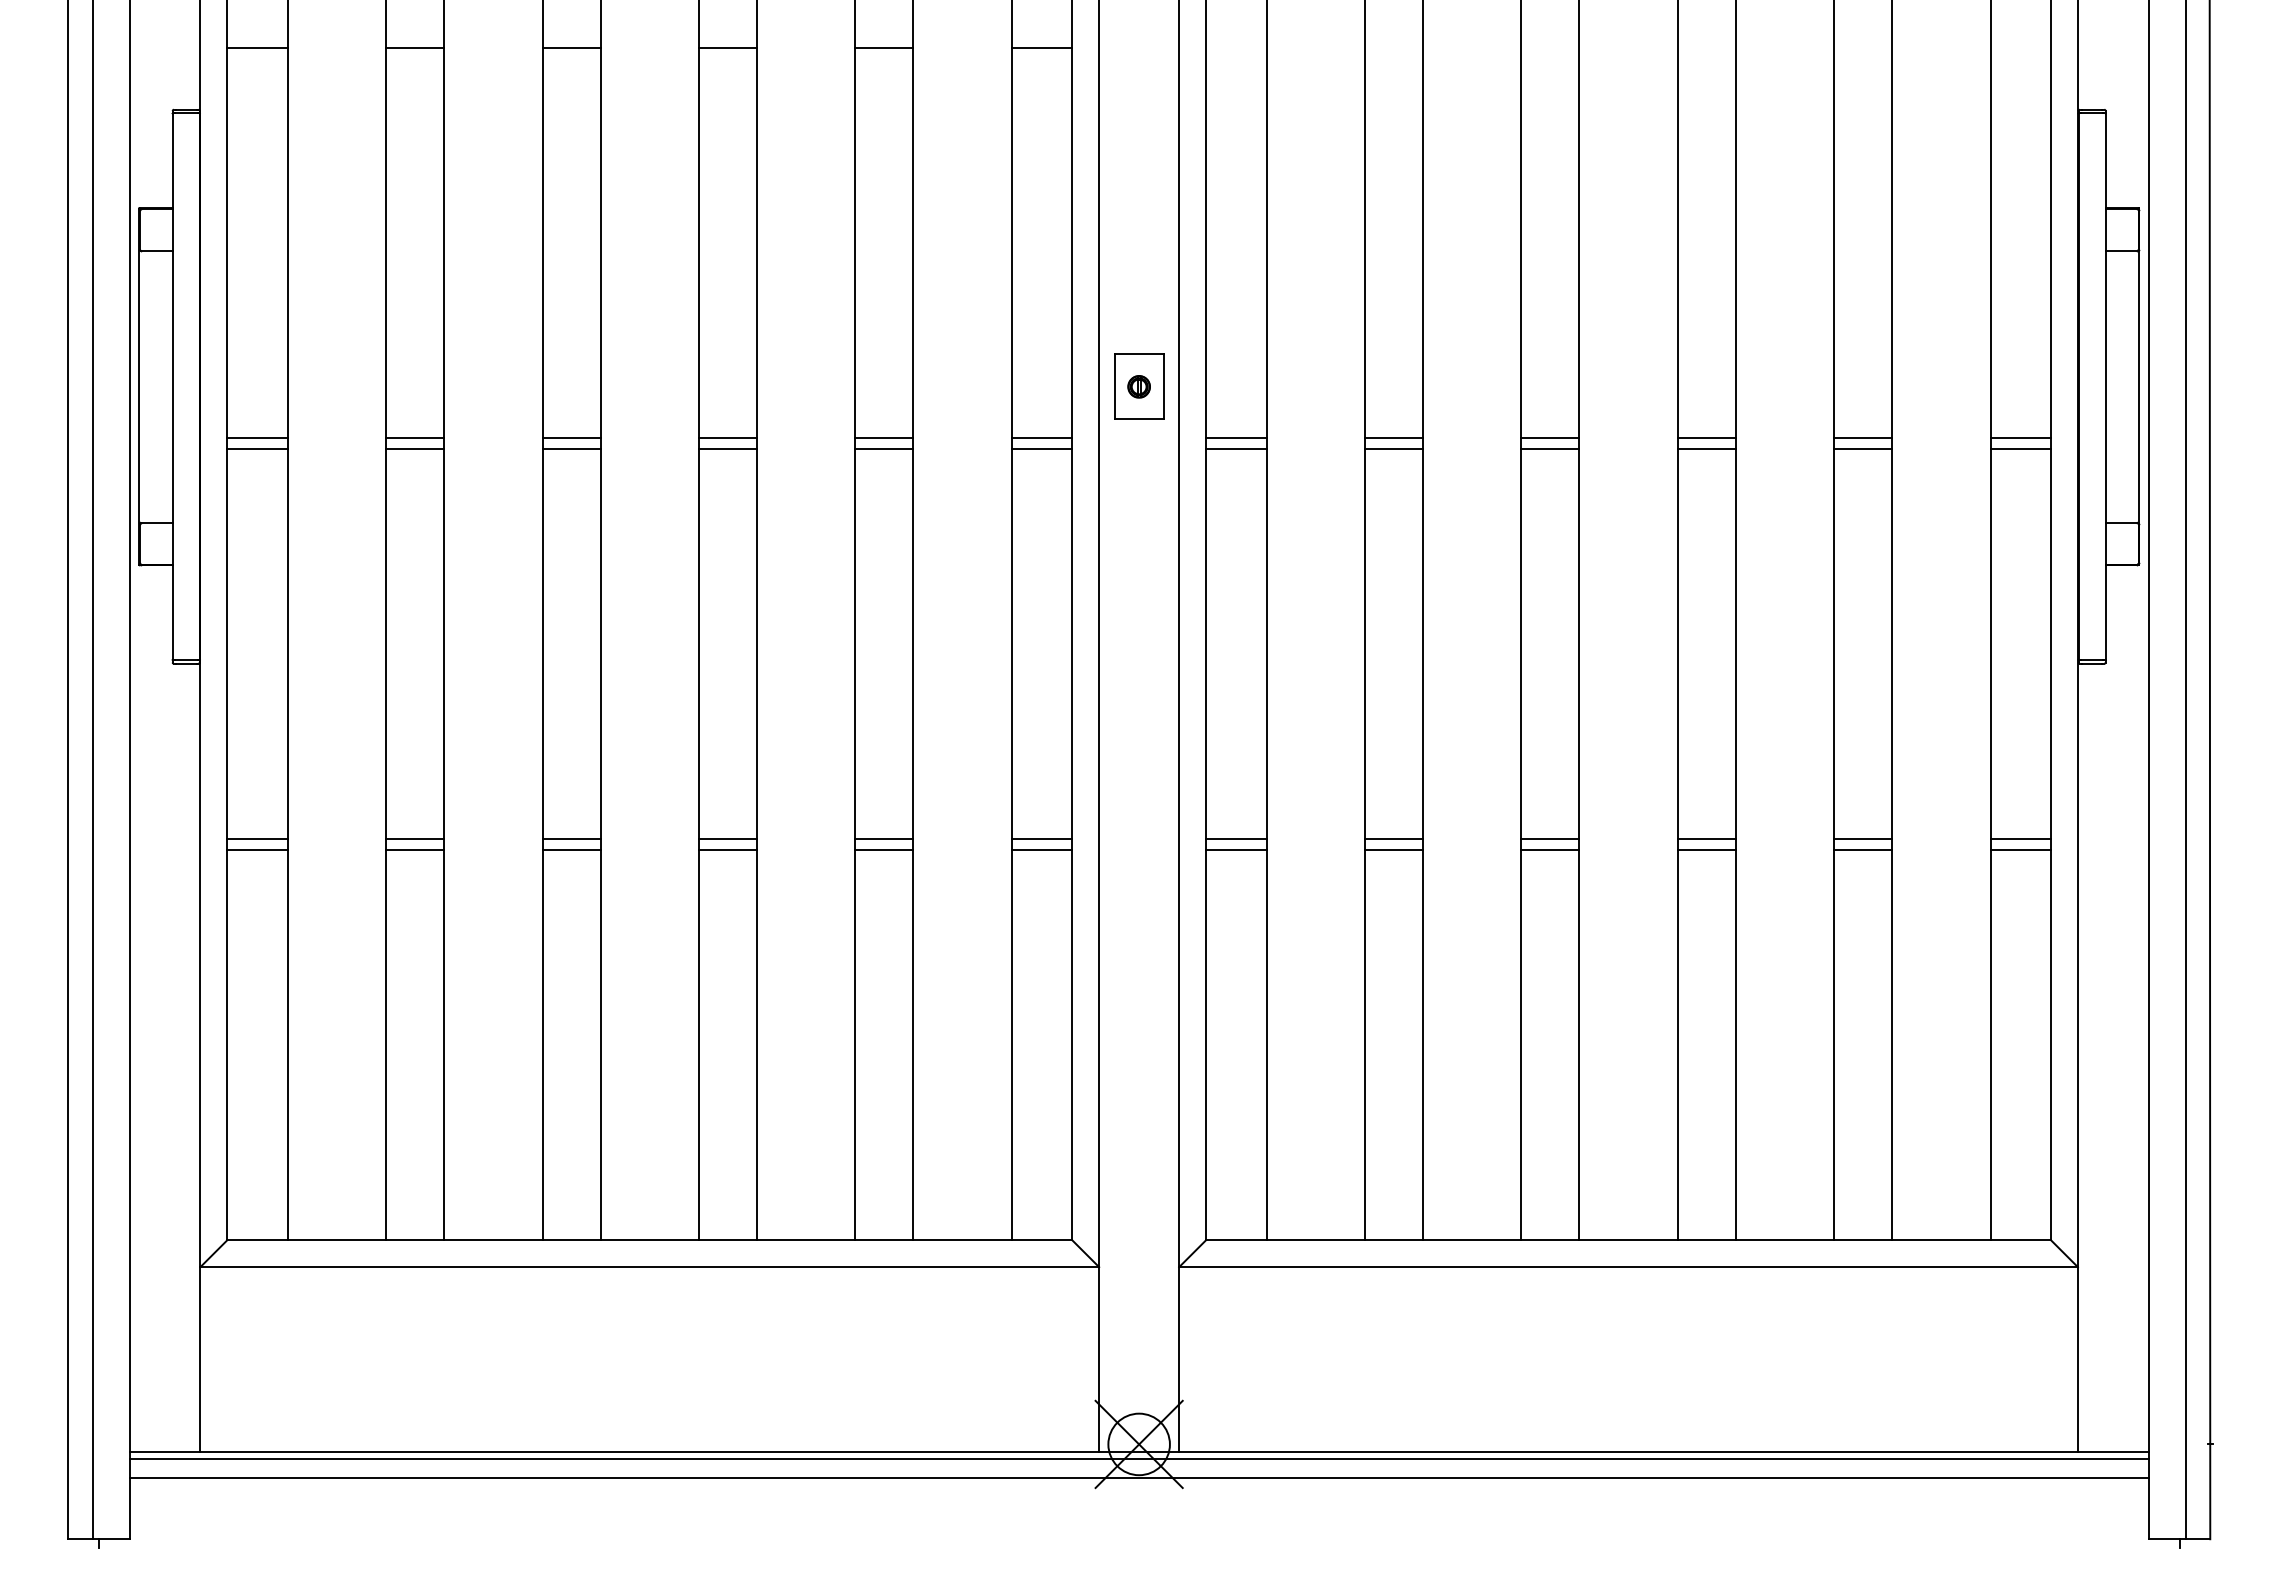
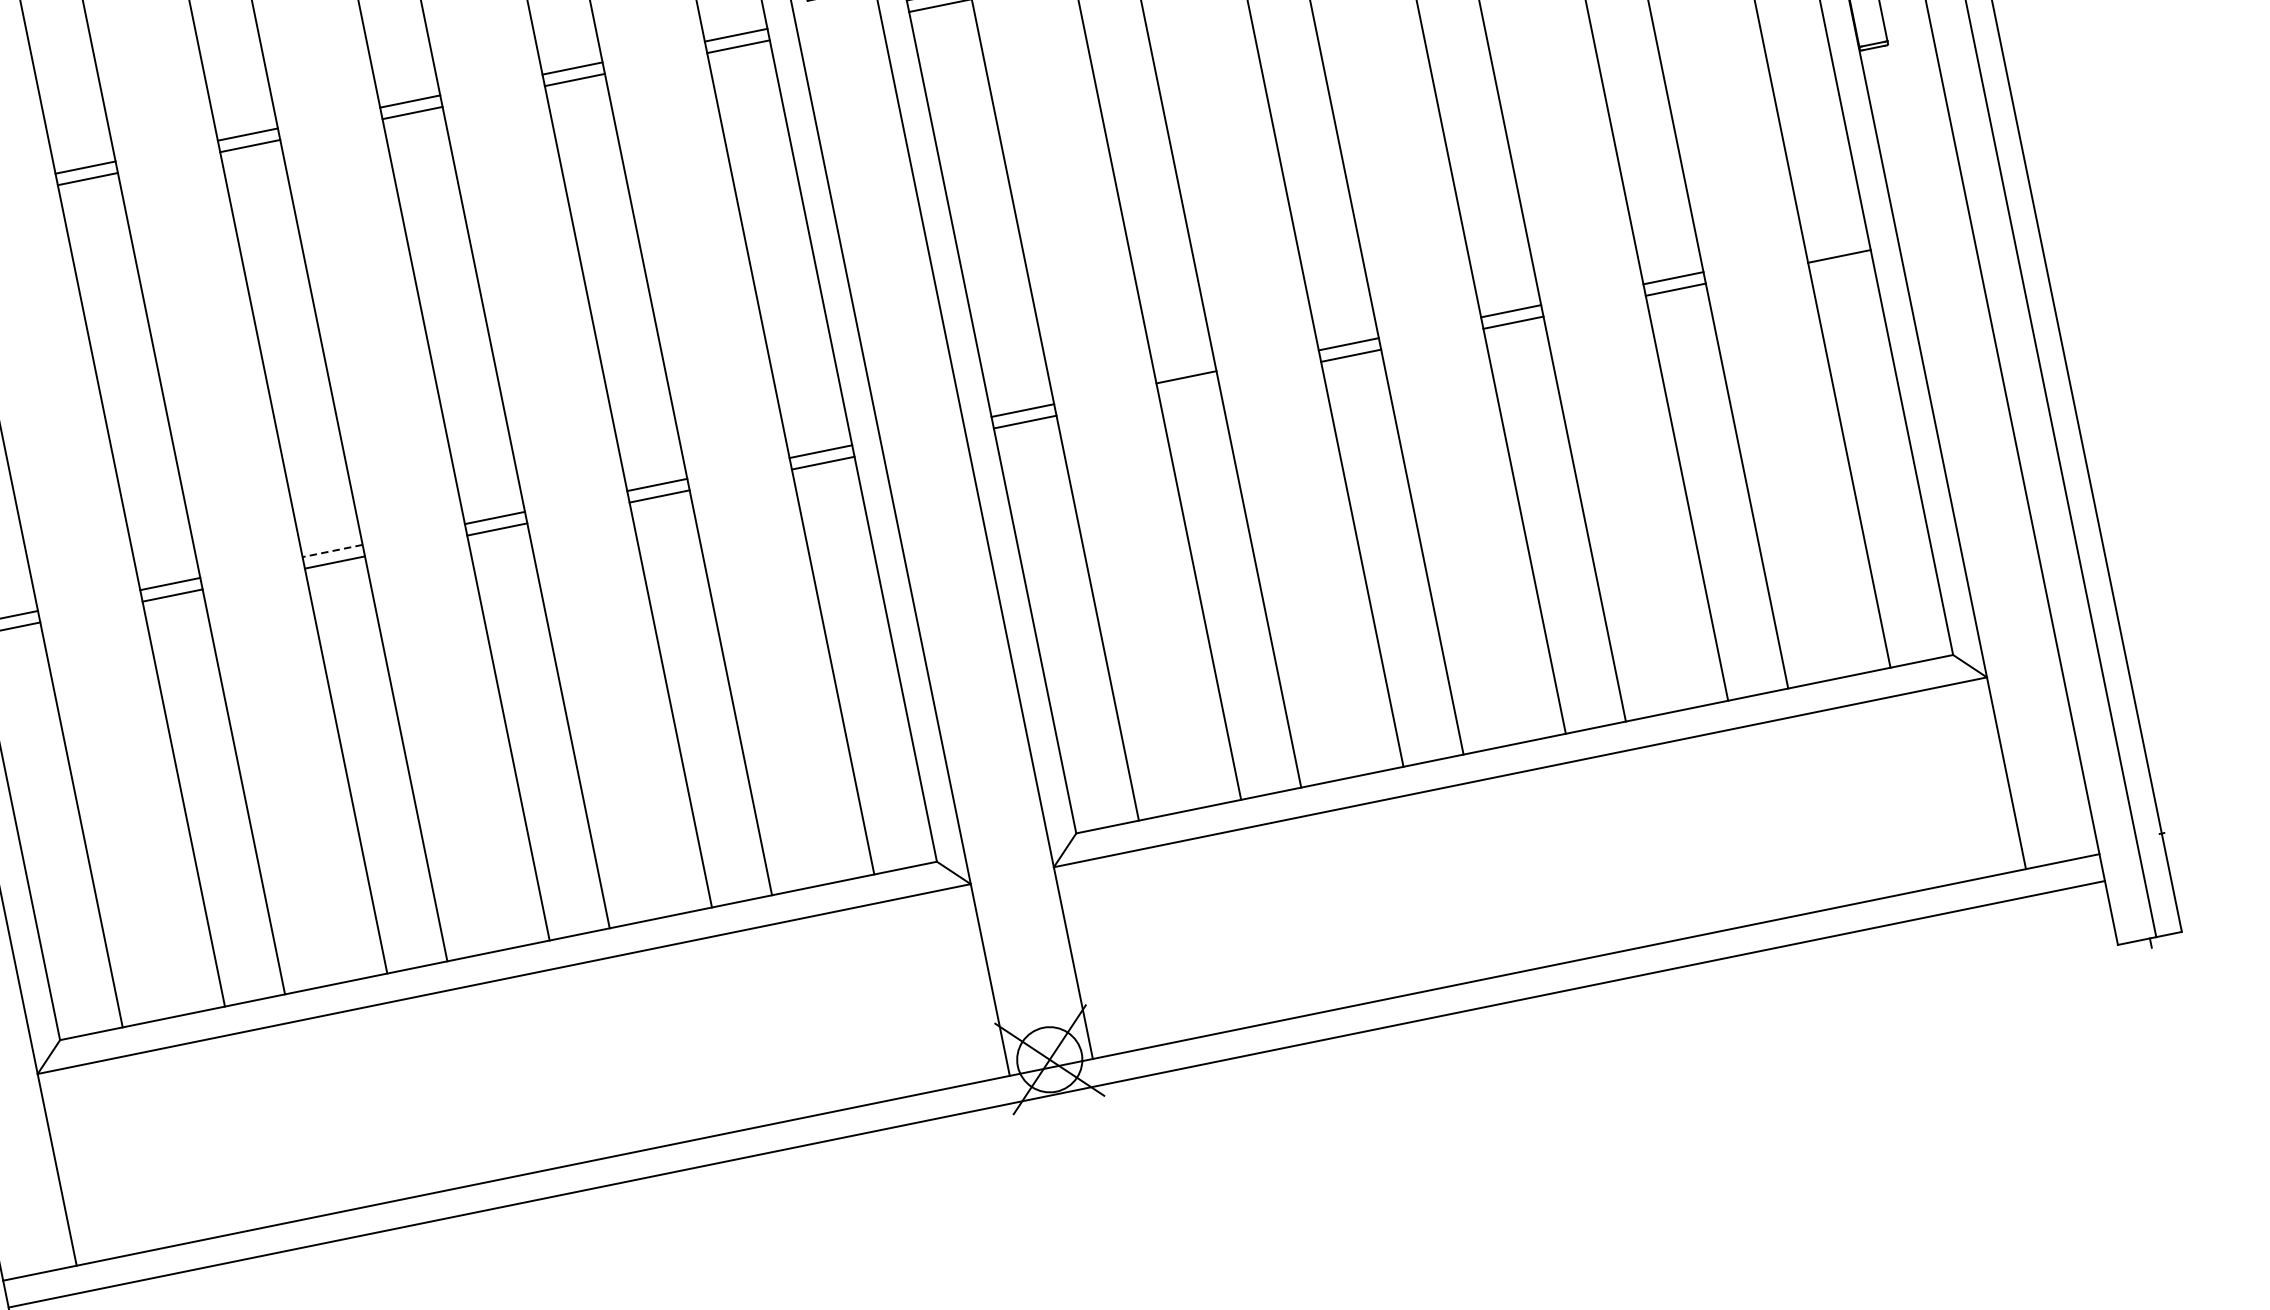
line: (571, 838) -> (332, 550), solid -> dashed
line: (2020, 838) -> (1836, 244), removed
line: (1393, 850) -> (1188, 389), removed
line: (1138, 1459) -> (1052, 1075), removed

